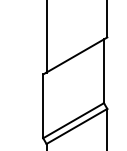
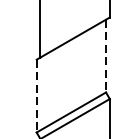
line: (104, 71) -> (106, 56), solid -> dashed
line: (43, 106) -> (36, 96), solid -> dashed

